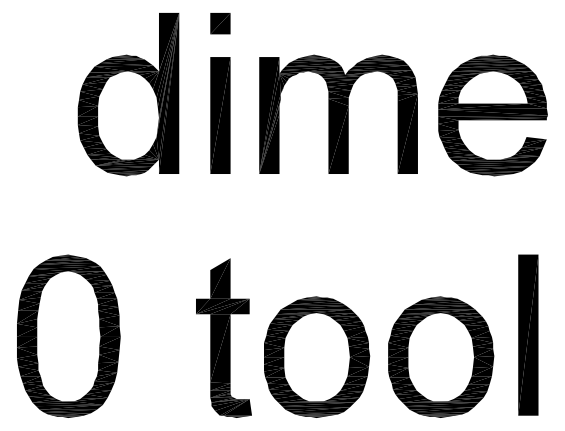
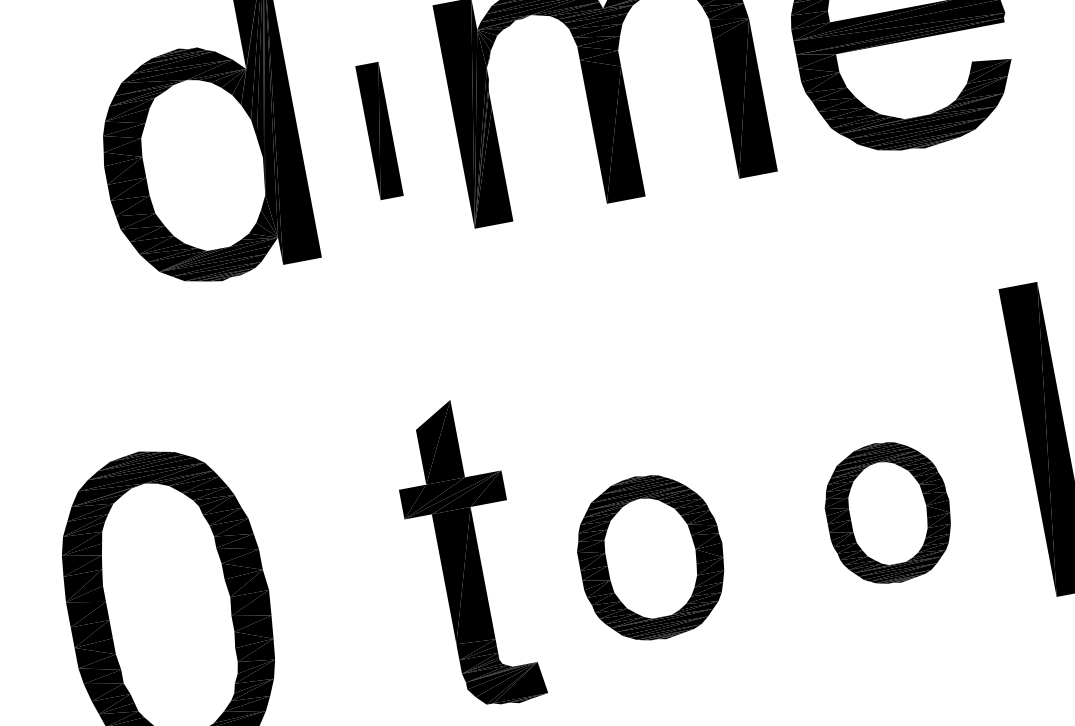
part: (220, 115) -> (379, 130), size x0.6
part: (317, 356) -> (651, 556), size x0.7
part: (441, 356) -> (888, 511), size x0.6

